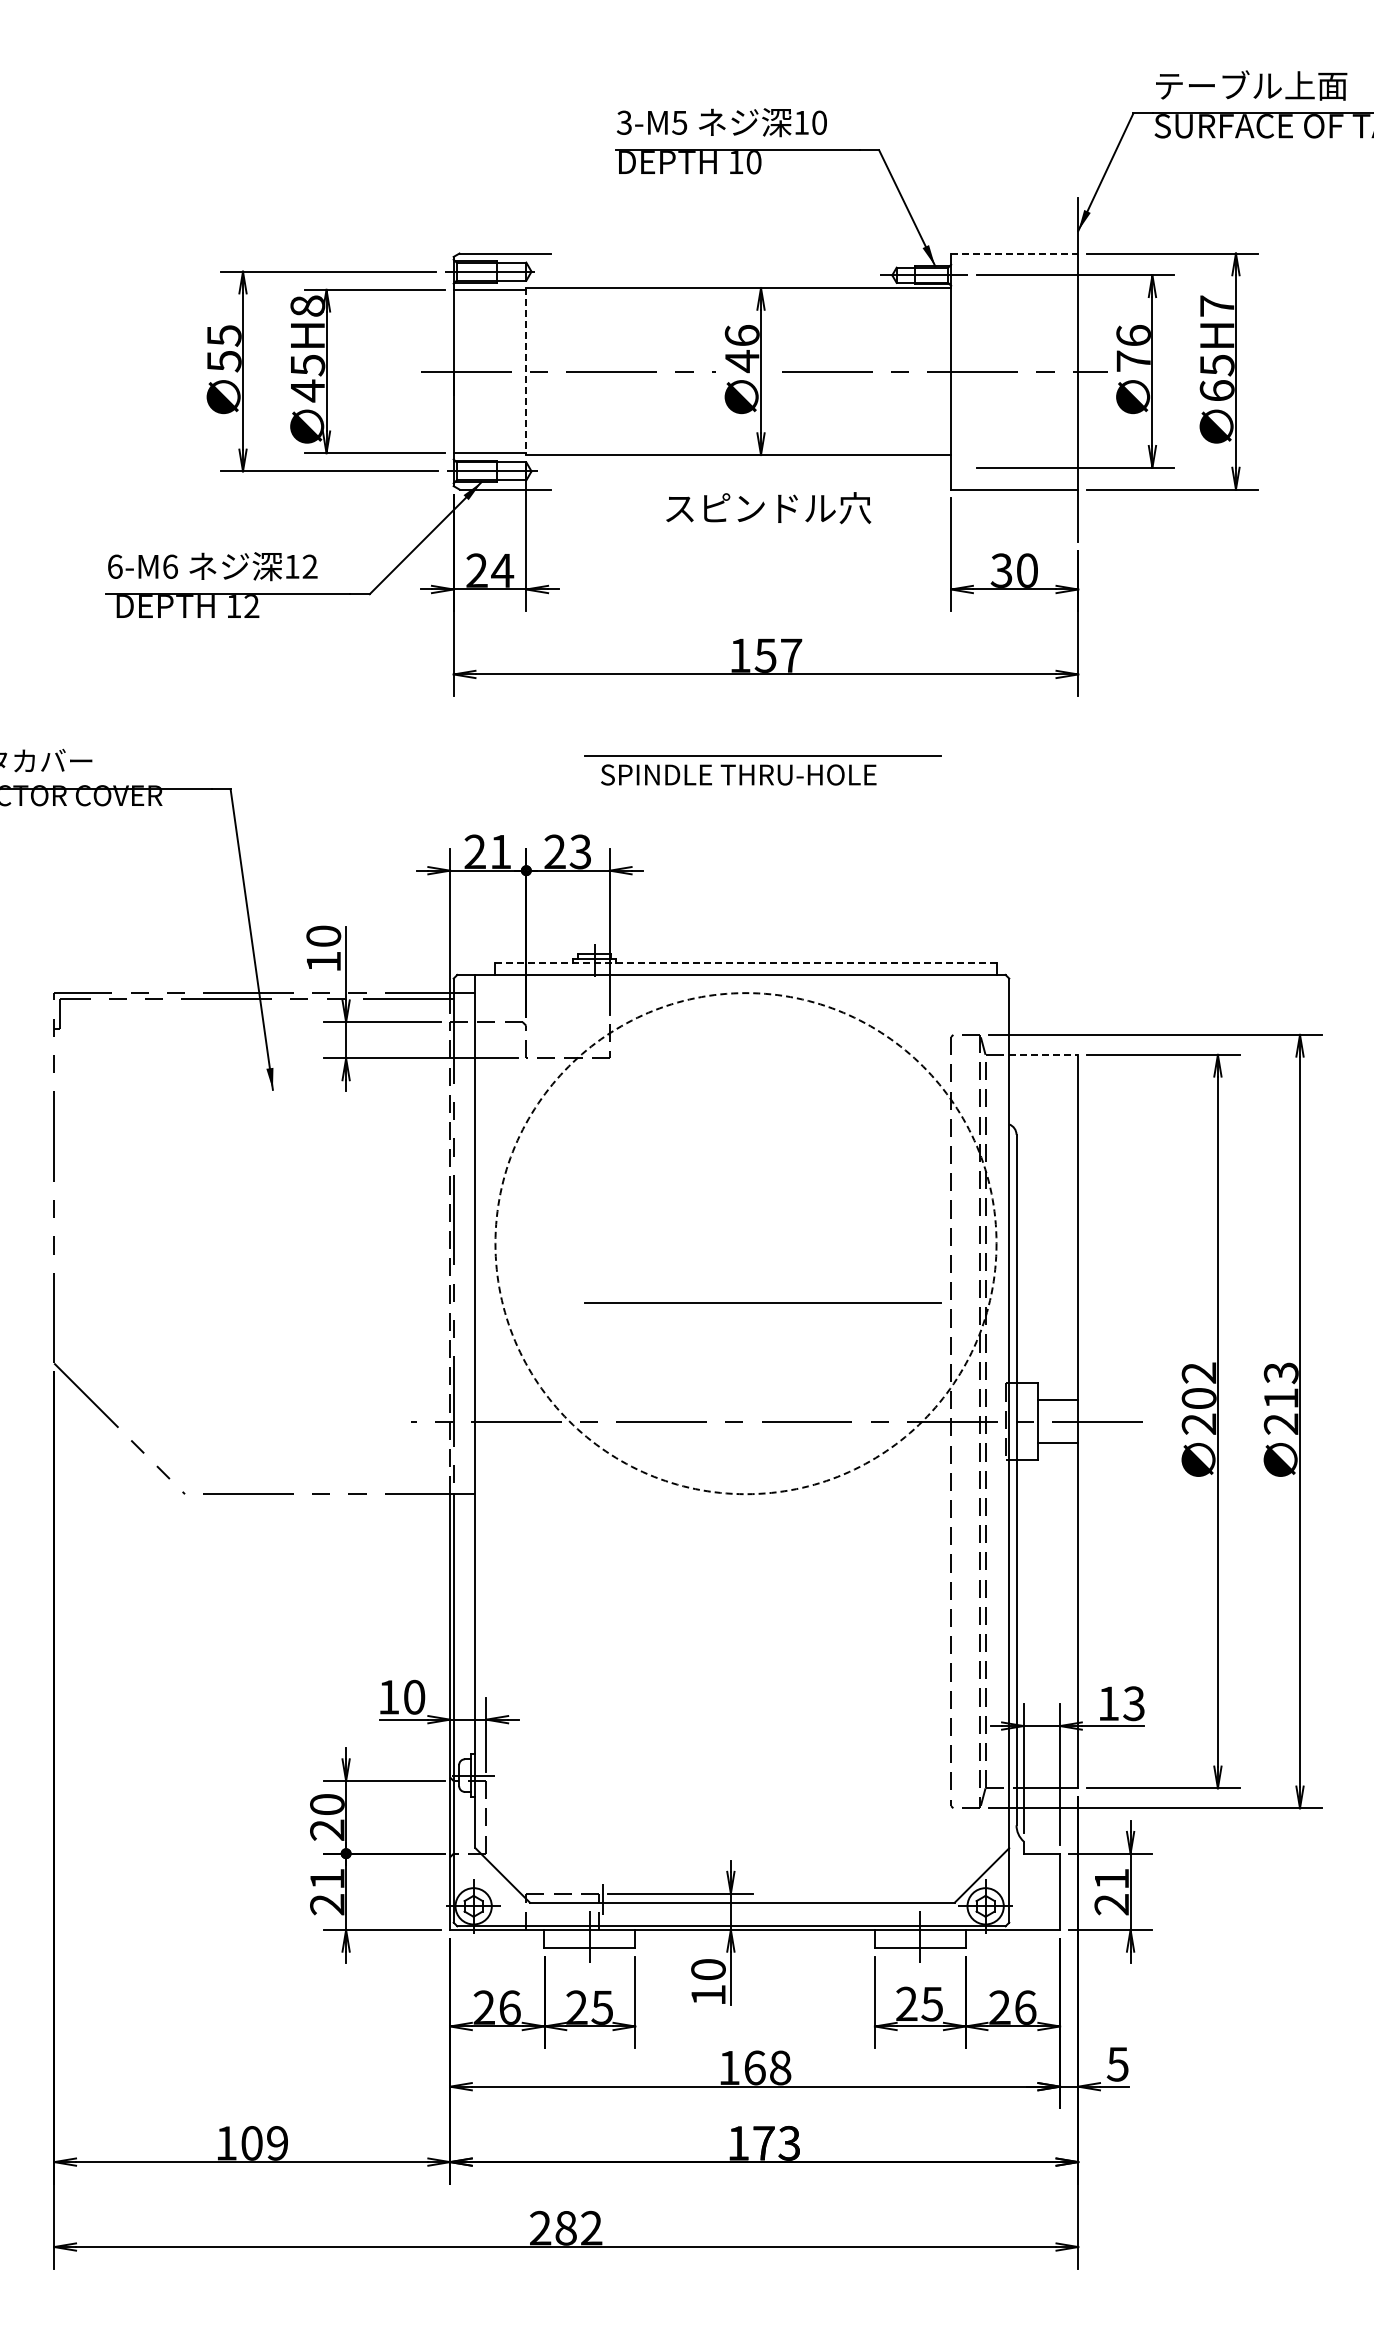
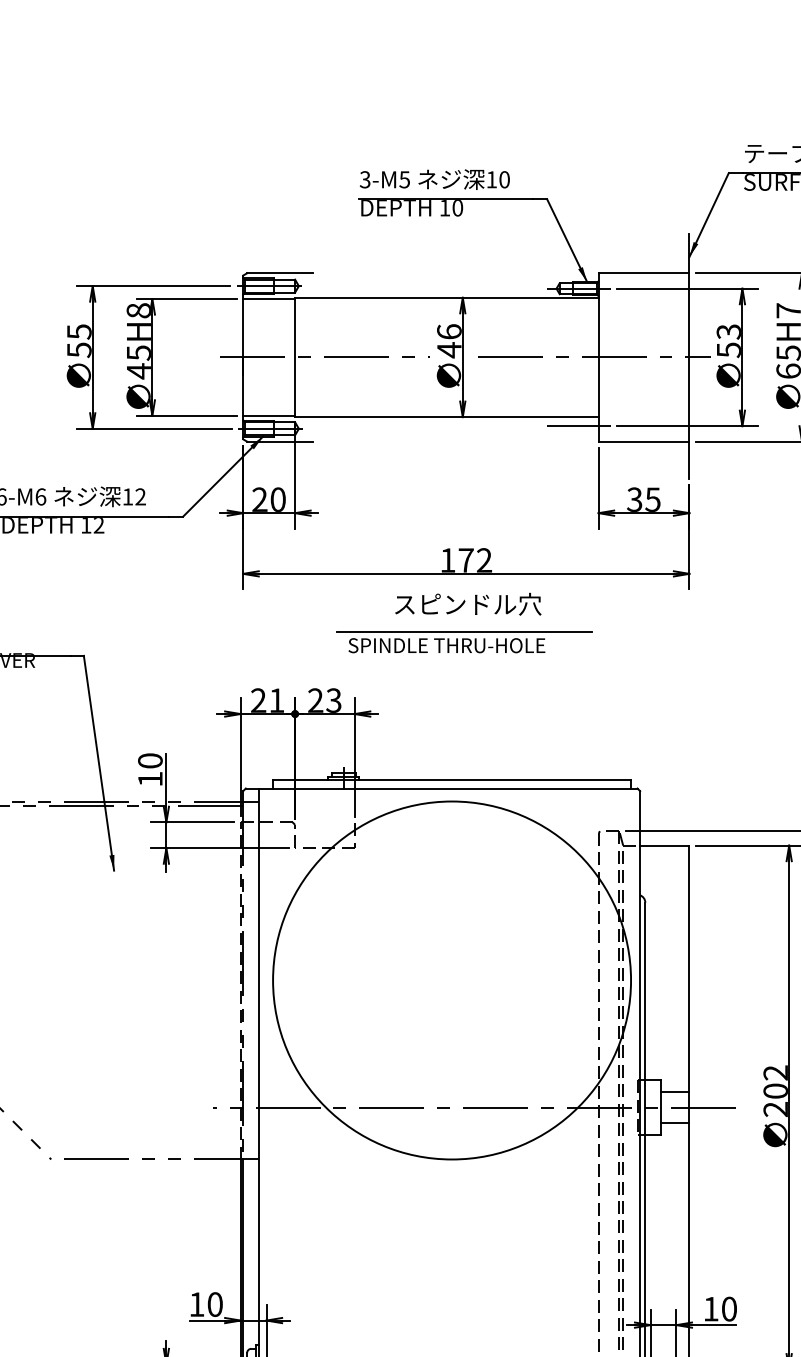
line: (1014, 253) -> (643, 273), dashed -> solid
text: (1133, 348) -> (728, 341), 76 -> 53
line: (526, 371) -> (295, 357), dashed -> solid
line: (923, 467) -> (578, 426), added
text: (768, 508) -> (468, 604), moved
text: (502, 570) -> (278, 499), 24 -> 20
text: (1026, 570) -> (652, 499), 30 -> 35
text: (778, 655) -> (475, 560), 157 -> 172
line: (746, 963) -> (452, 780), dashed -> solid
line: (1044, 1054) -> (665, 845), dashed -> solid
circle: (745, 1243) -> (451, 980), dashed -> solid
line: (762, 1302) -> (463, 1022), removed
text: (1133, 1703) -> (728, 1309), 13 -> 10

